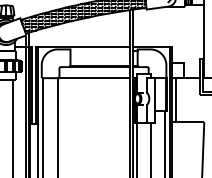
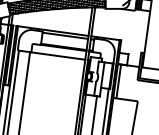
line: (99, 51) -> (64, 36), added

